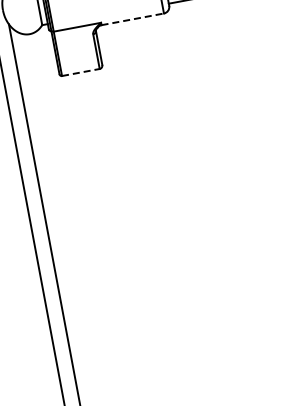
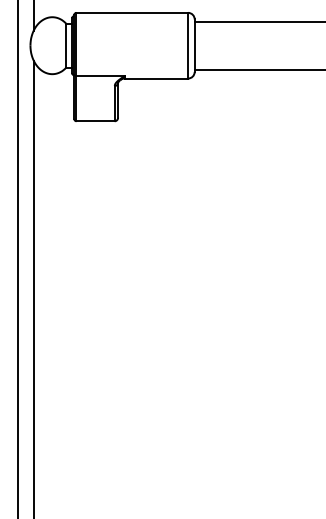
line: (132, 19) -> (156, 78), dashed -> solid
line: (81, 72) -> (96, 121), dashed -> solid

